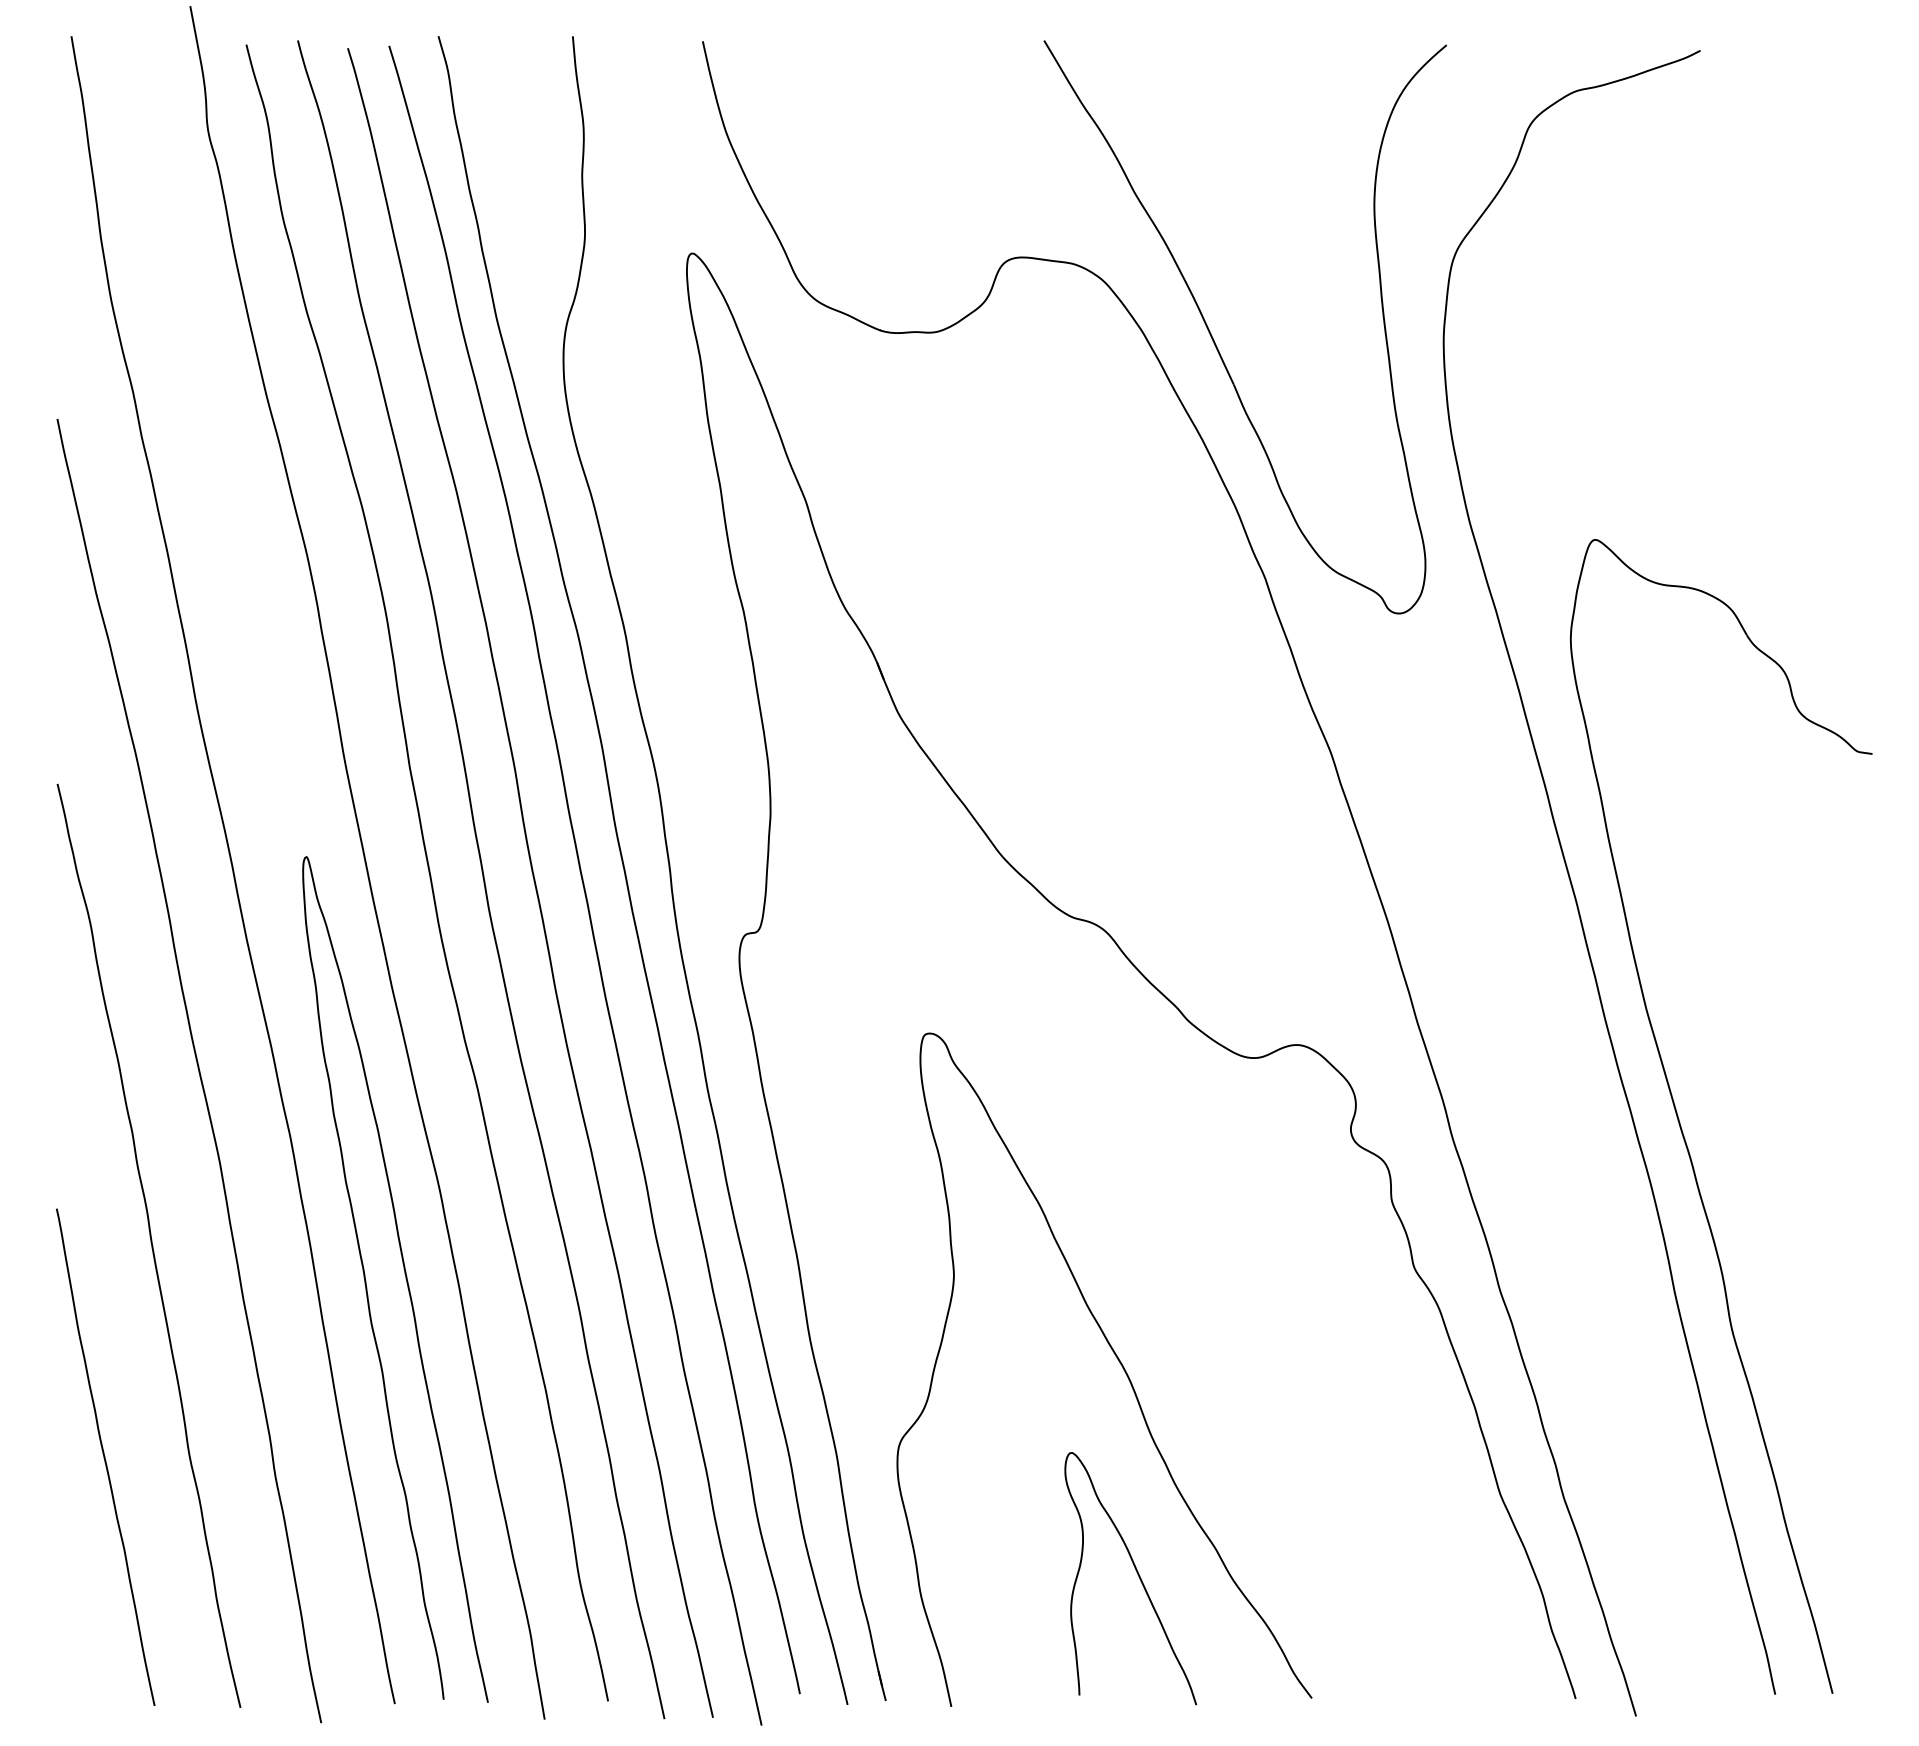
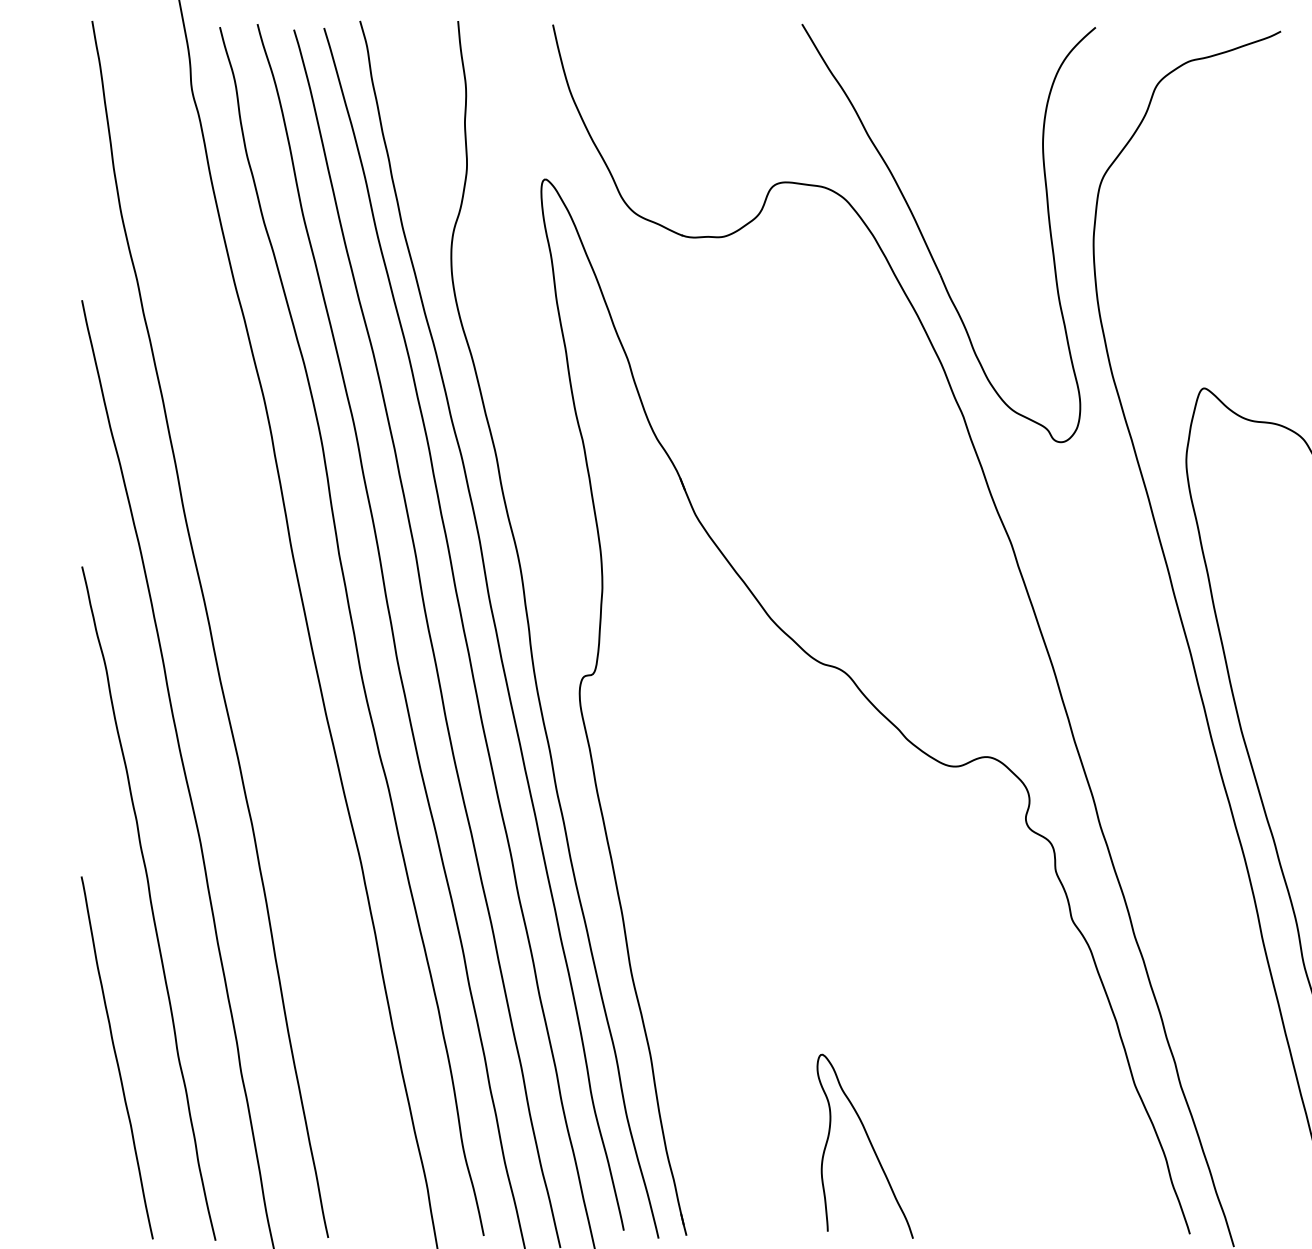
curve: (405, 1278) -> (336, 927), removed
curve: (1118, 1361) -> (856, 988), removed

